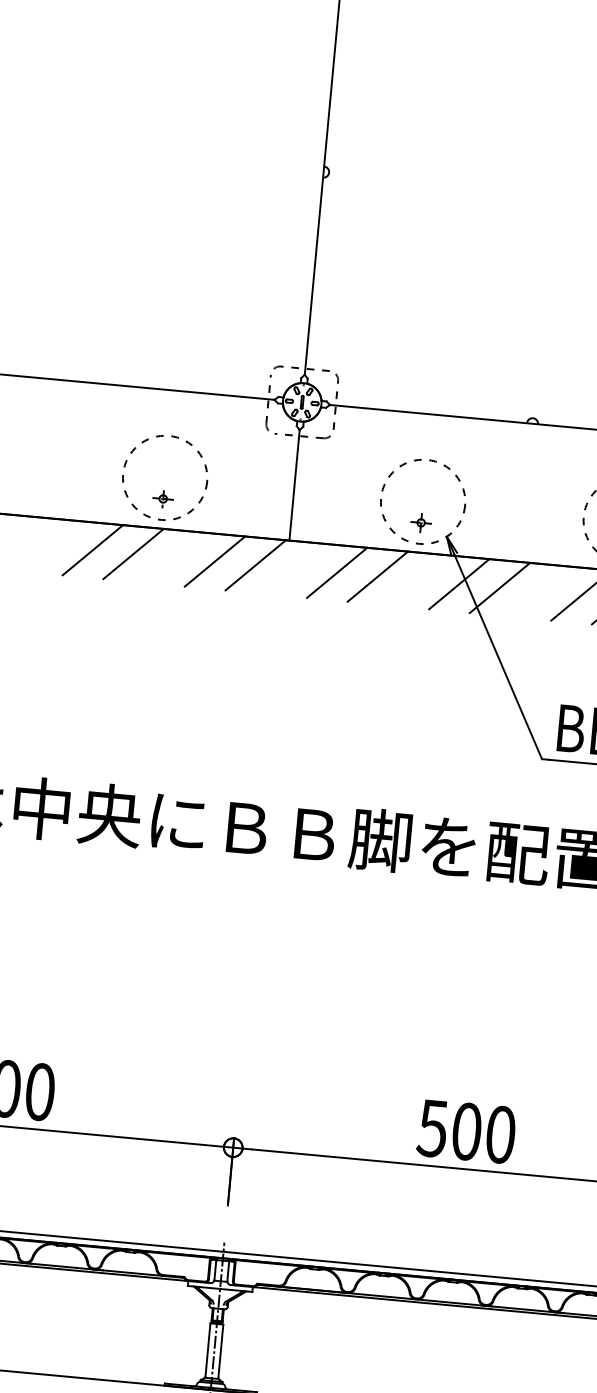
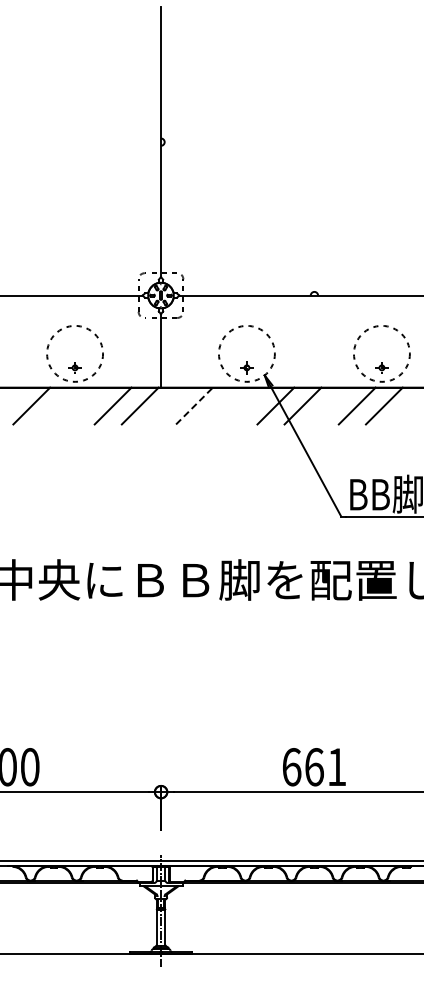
line: (133, 553) -> (58, 405), removed
line: (337, 572) -> (194, 405), solid -> dashed
line: (377, 575) -> (221, 405), removed
text: (465, 1131) -> (313, 767), 500 -> 661

